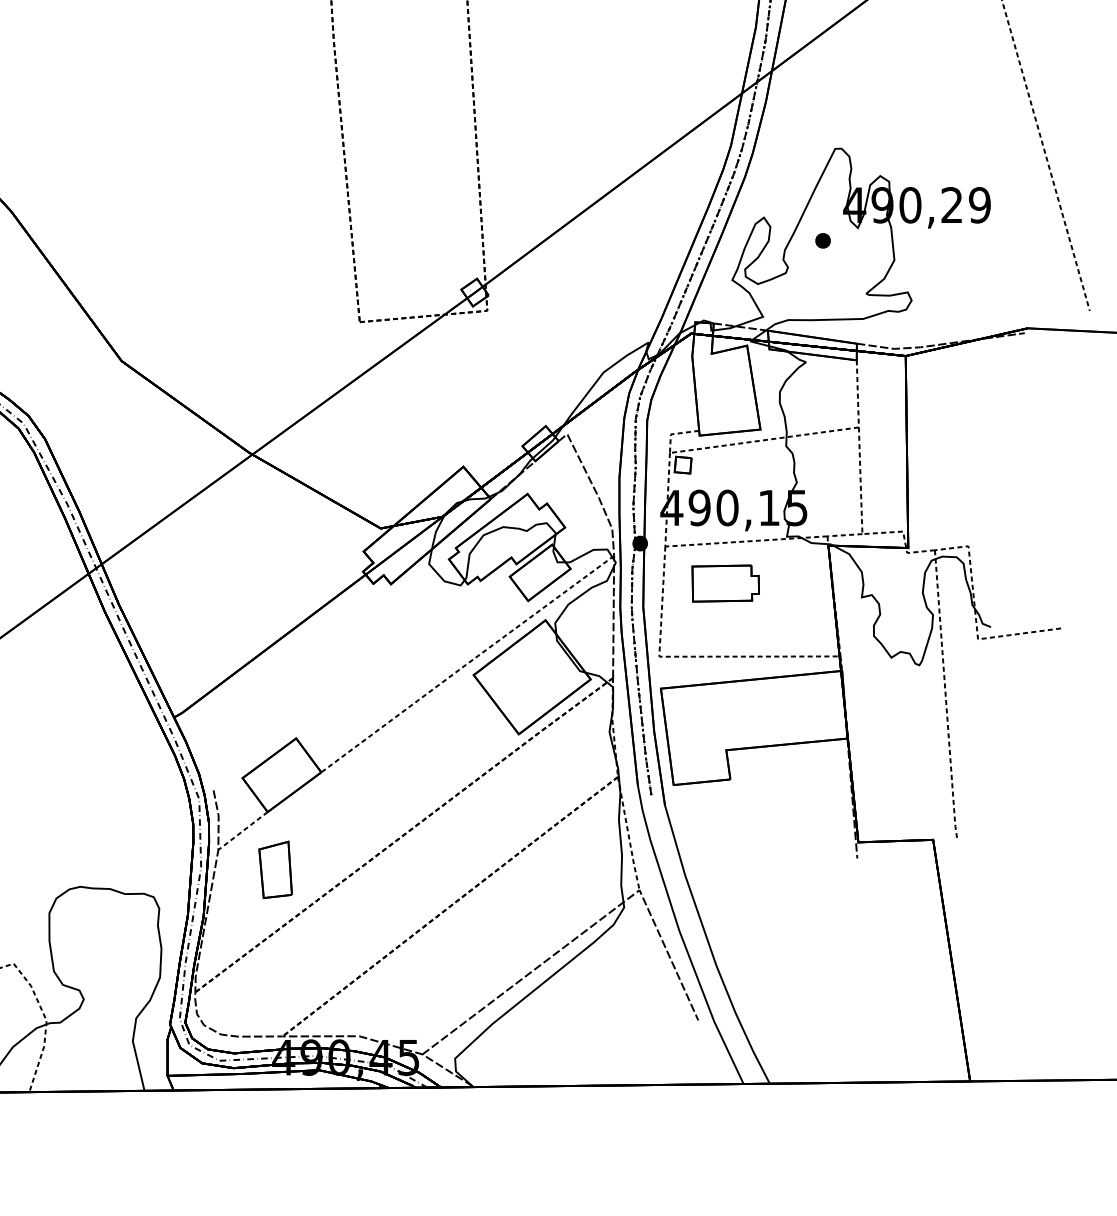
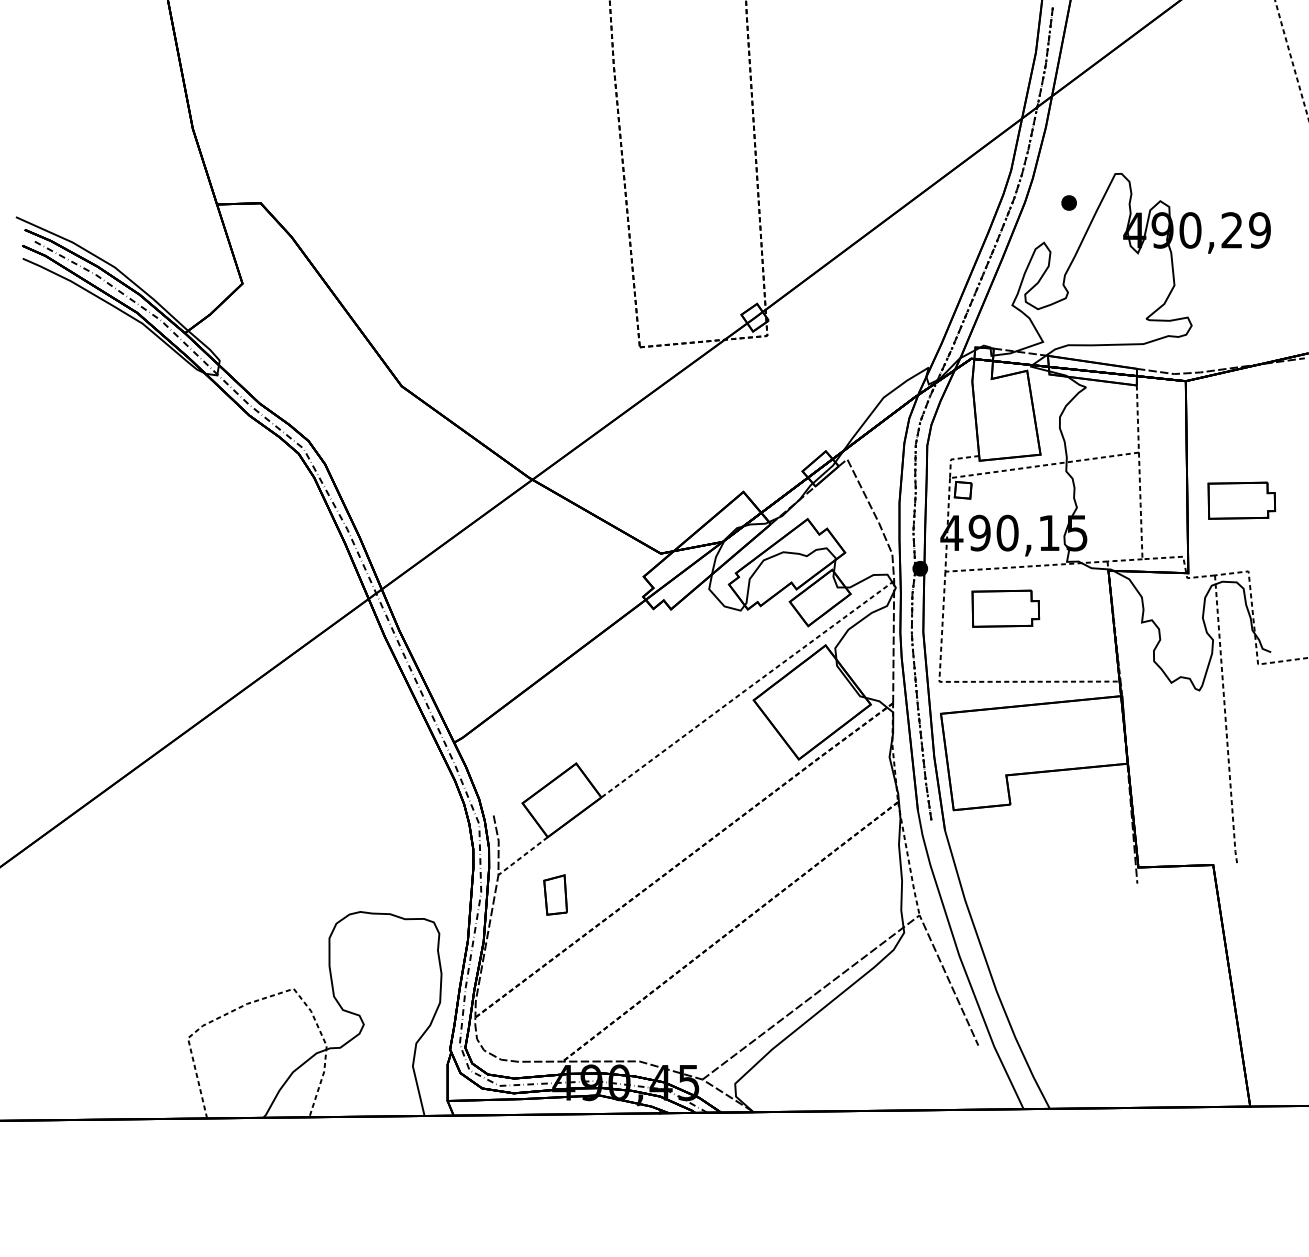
part: (822, 240) -> (1068, 202), moved
part: (961, 475) -> (1241, 500), added
part: (275, 869) -> (555, 894), size x0.7

